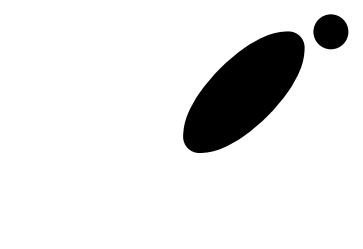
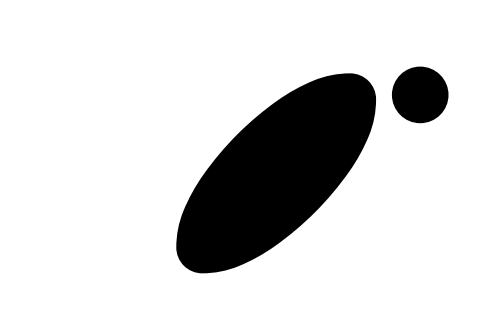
part: (330, 31) -> (419, 94), moved

